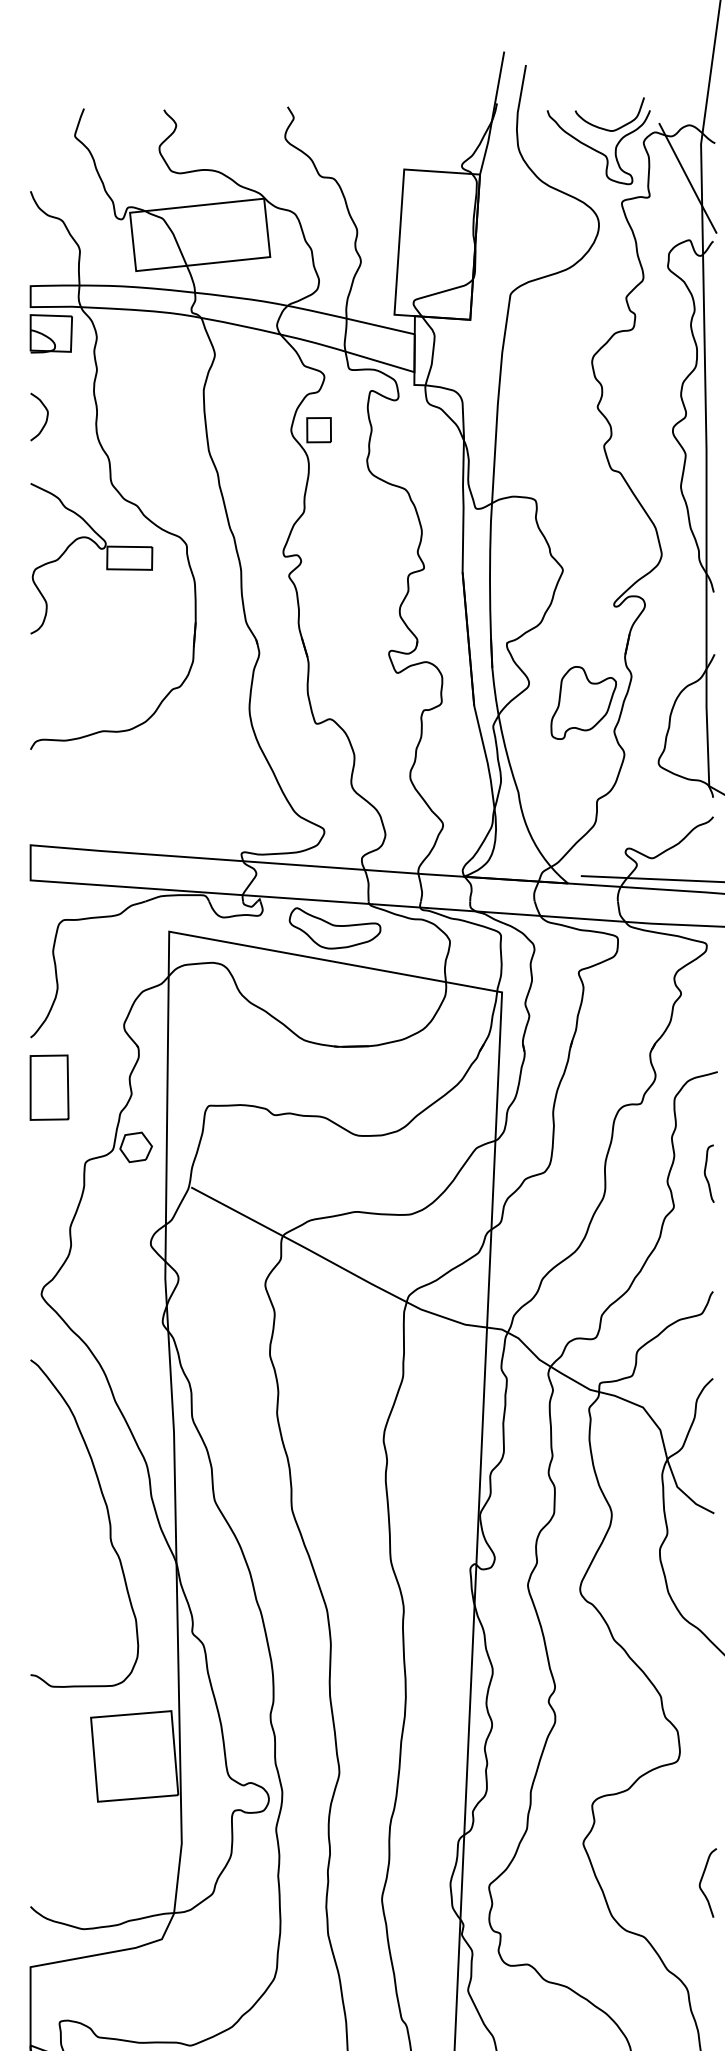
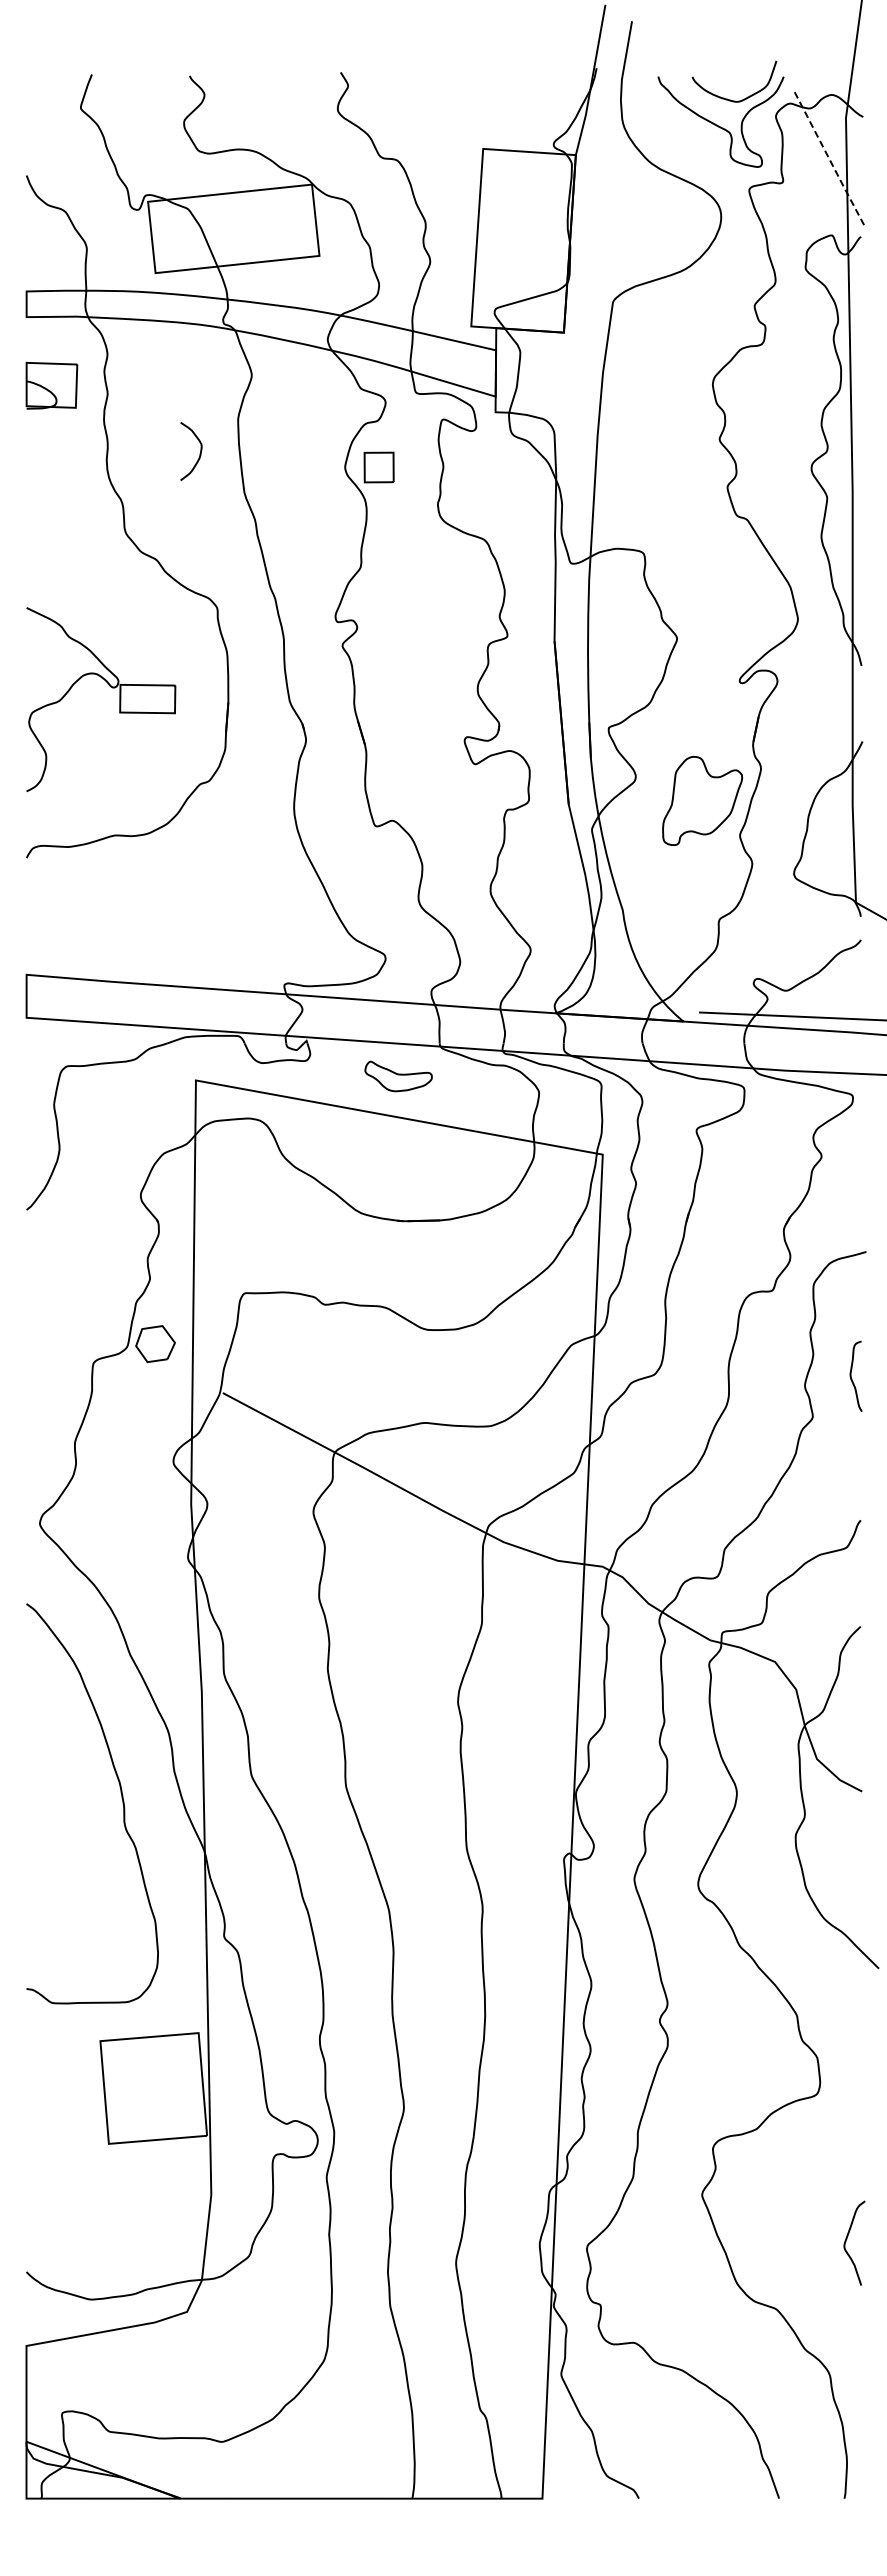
line: (688, 179) -> (830, 161), solid -> dashed
part: (51, 333) -> (51, 385), moved
curve: (46, 418) -> (199, 453), moved
part: (99, 548) -> (110, 687), moved
part: (334, 928) -> (398, 1076), size x0.6
part: (49, 1087) -> (49, 1270), removed

